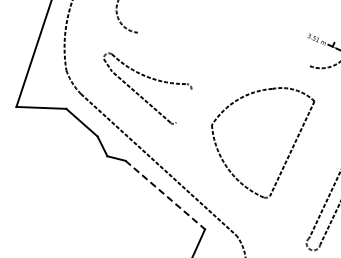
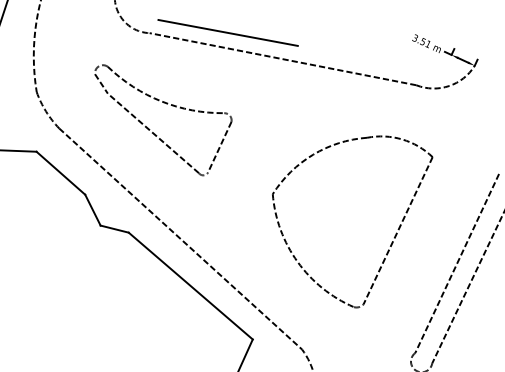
line: (189, 32) -> (228, 32), added
line: (224, 49) -> (283, 59), added
line: (183, 105) -> (219, 146), added
part: (287, 156) -> (390, 243), moved
line: (165, 195) -> (191, 286), dashed -> solid

